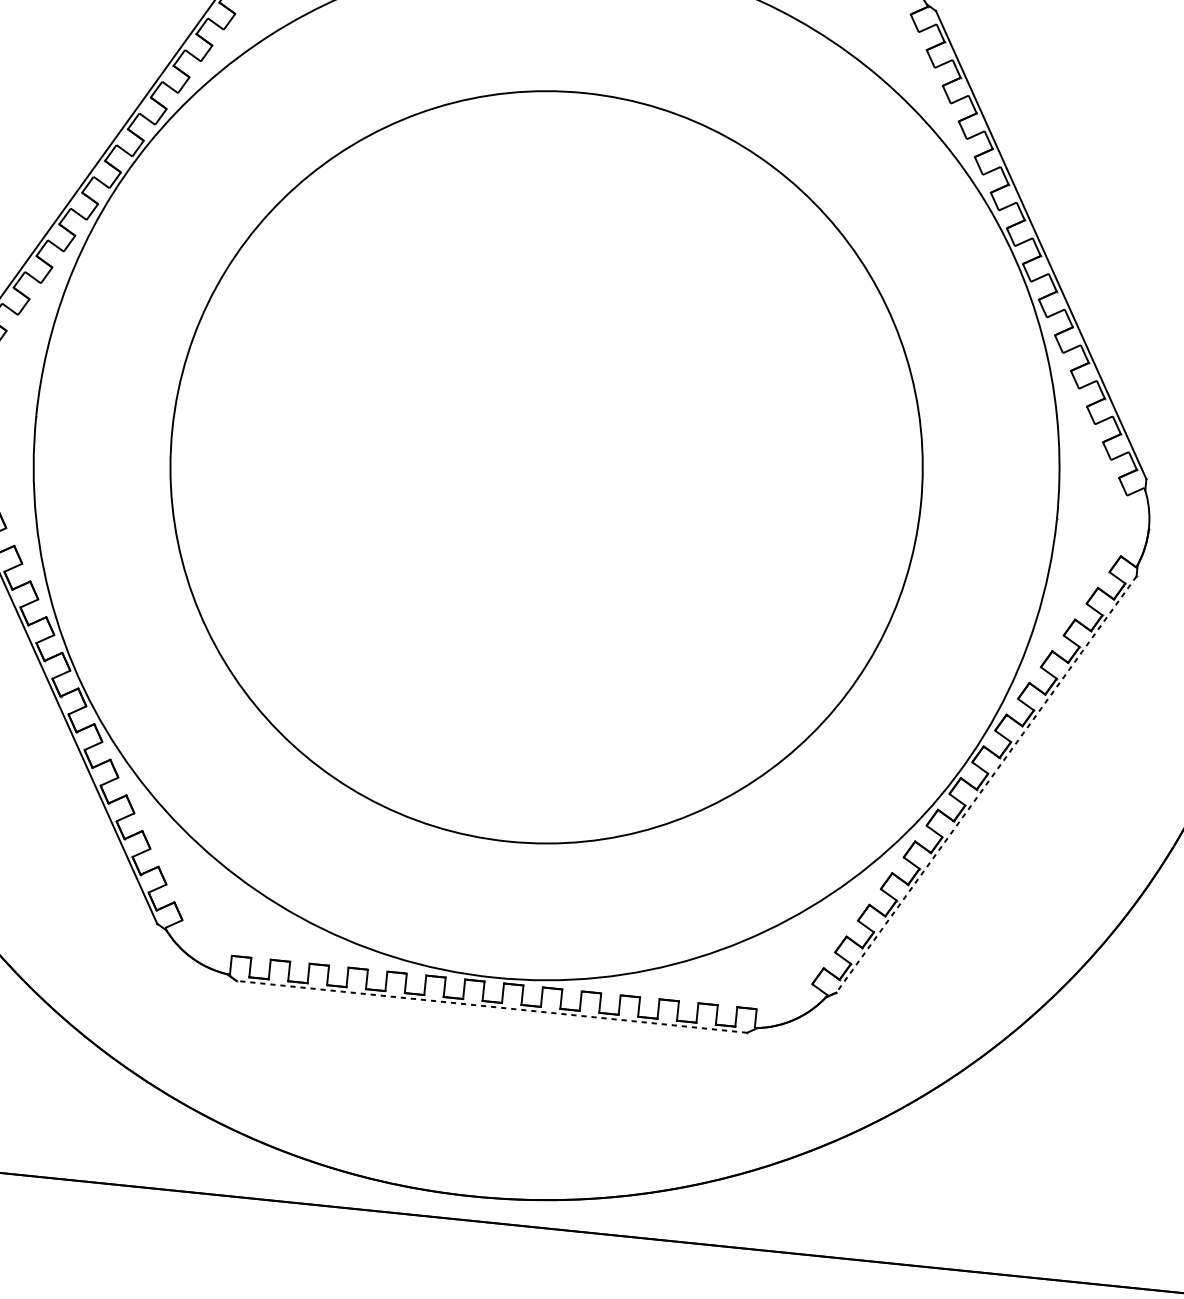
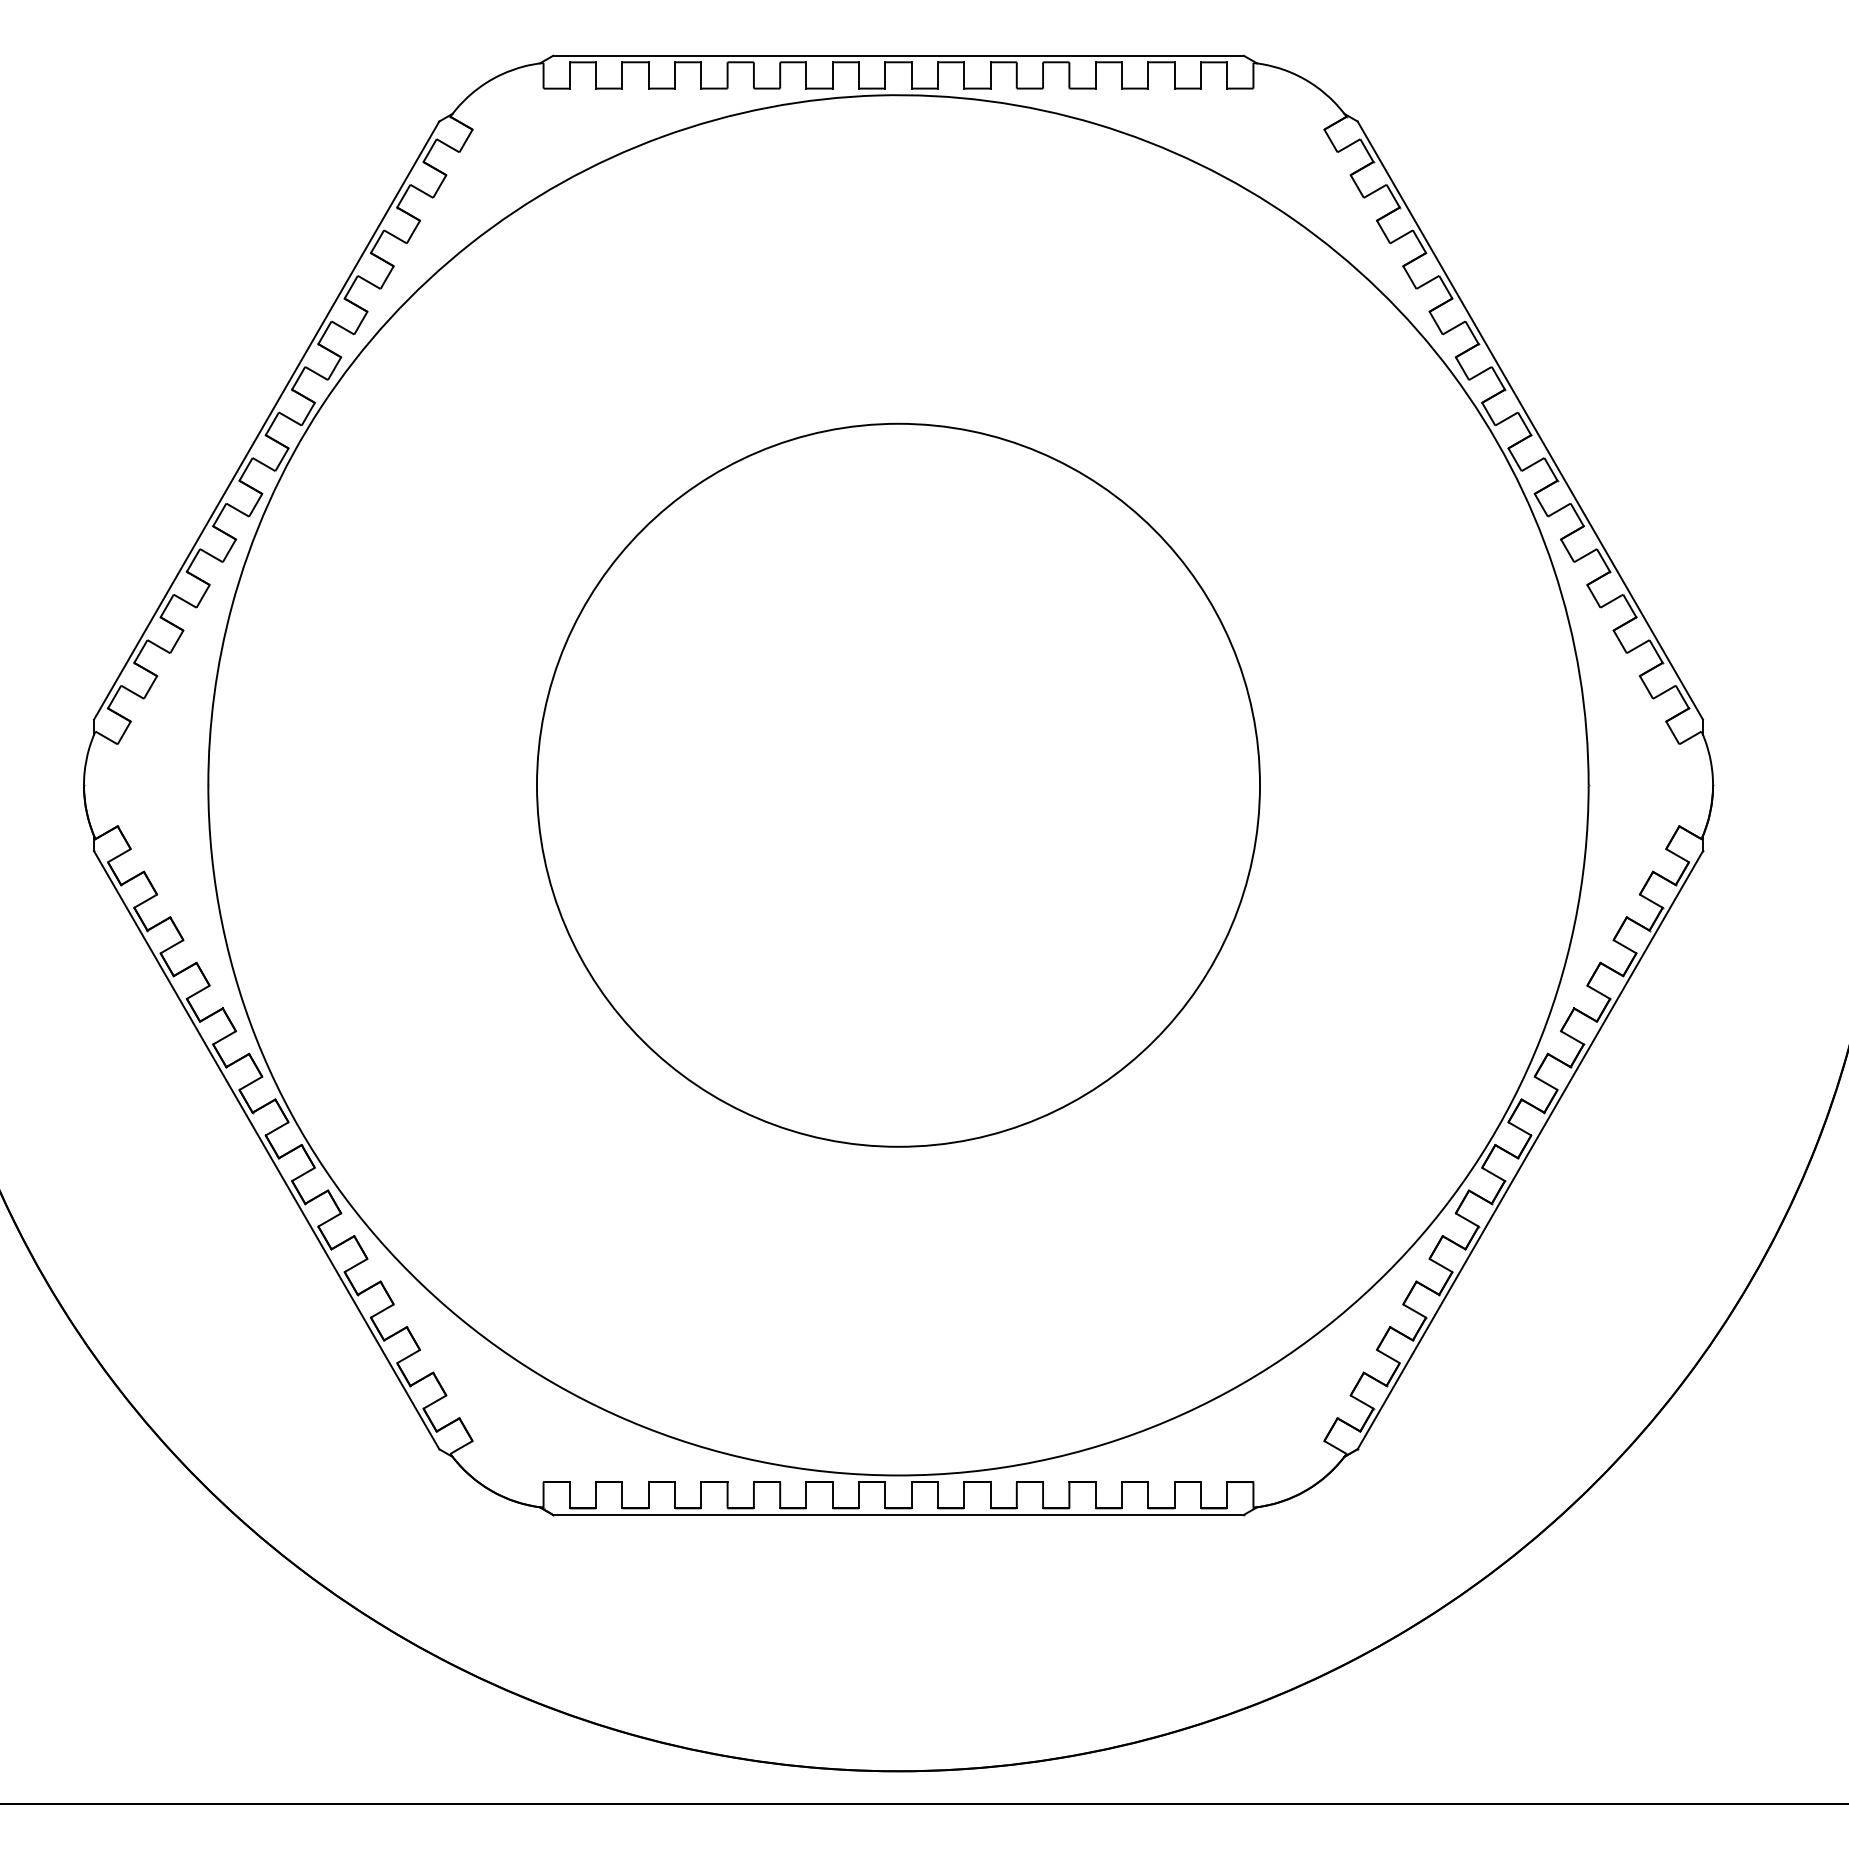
circle: (546, 466) -> (898, 784), size x0.71
line: (986, 784) -> (1530, 1150), dashed -> solid
line: (491, 1006) -> (898, 1514), dashed -> solid

